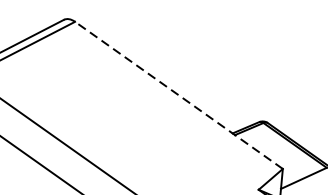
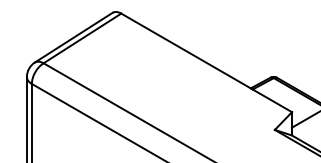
line: (178, 94) -> (206, 62), dashed -> solid

